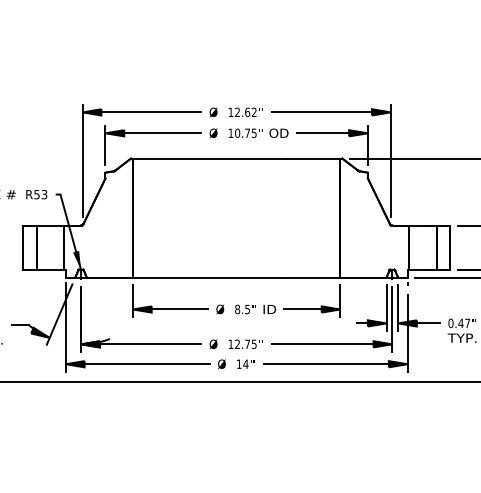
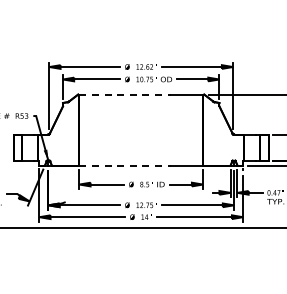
line: (210, 158) -> (125, 94), solid -> dashed
line: (210, 277) -> (125, 165), solid -> dashed

